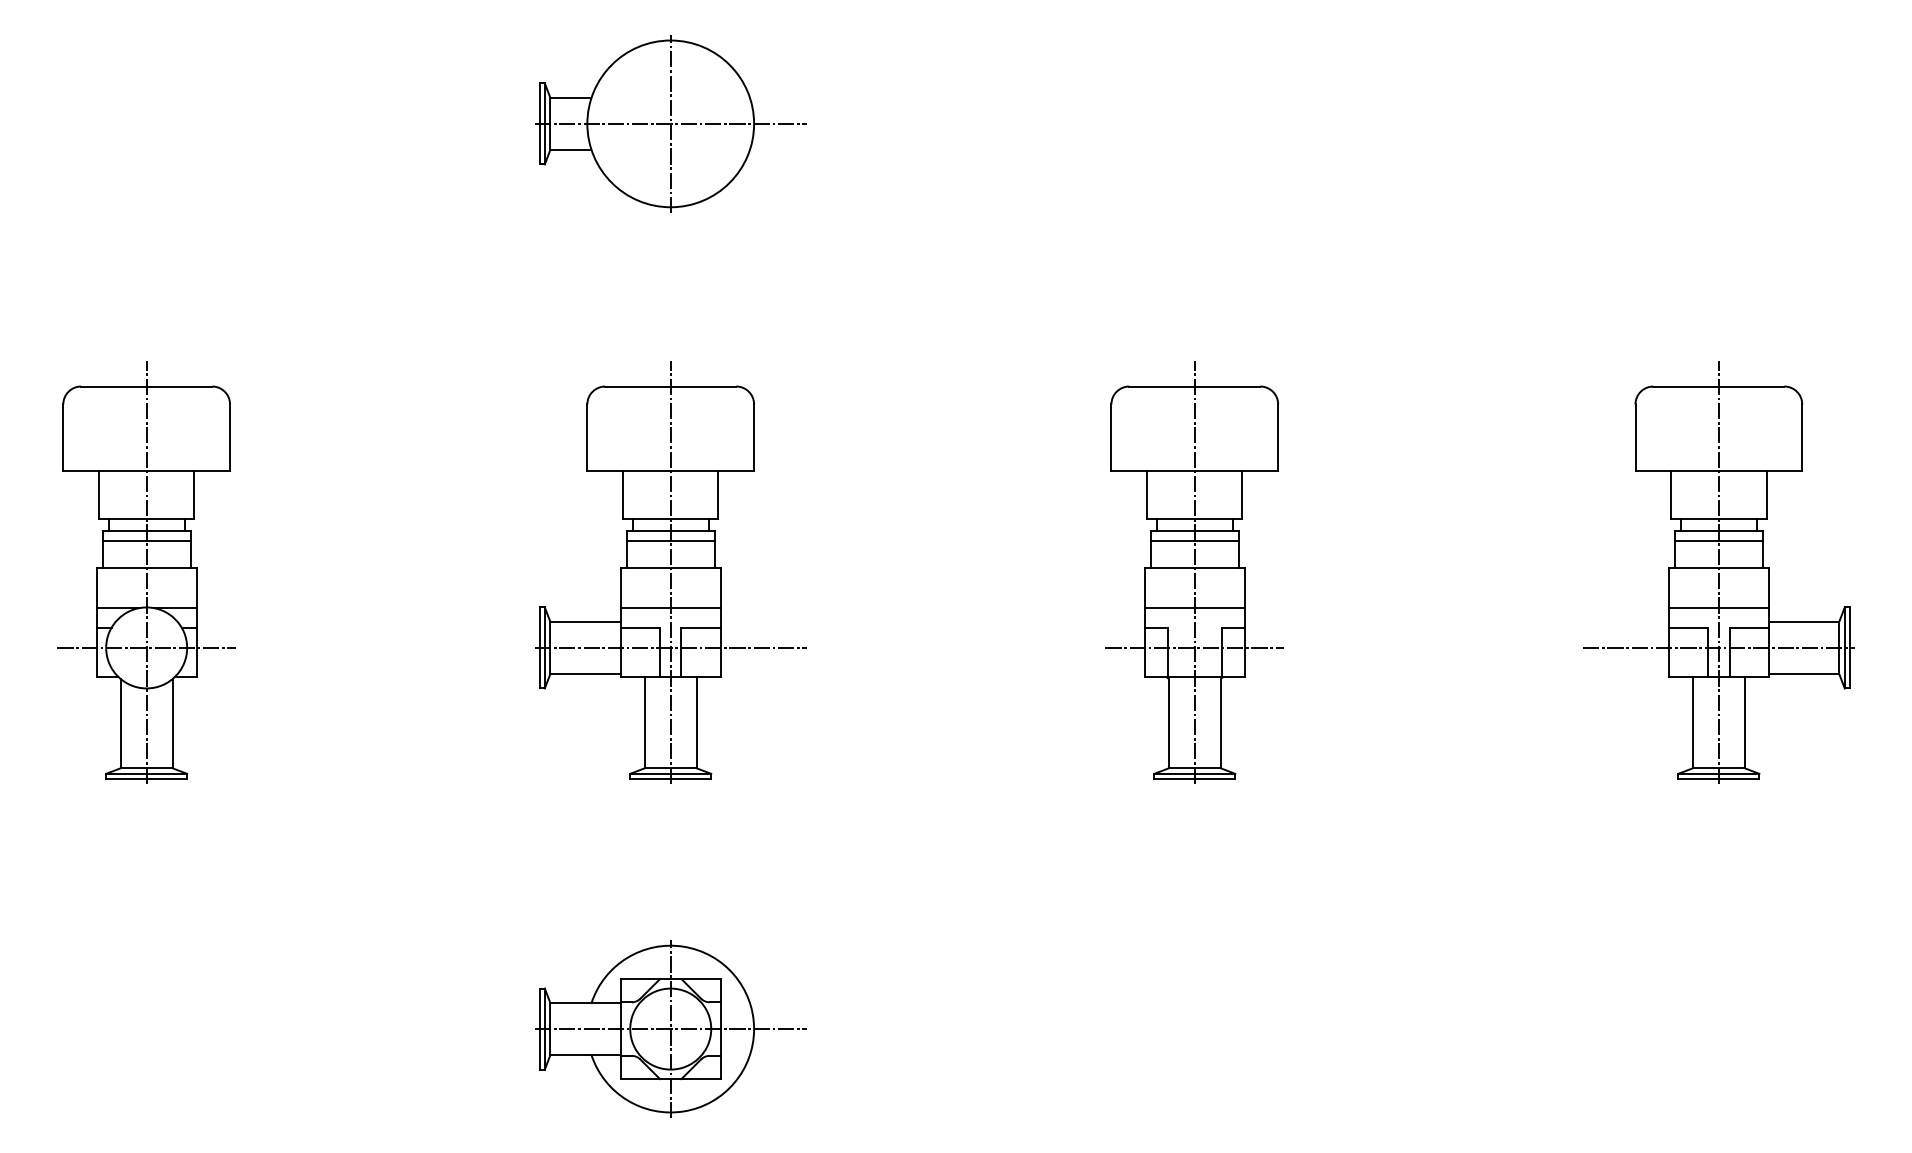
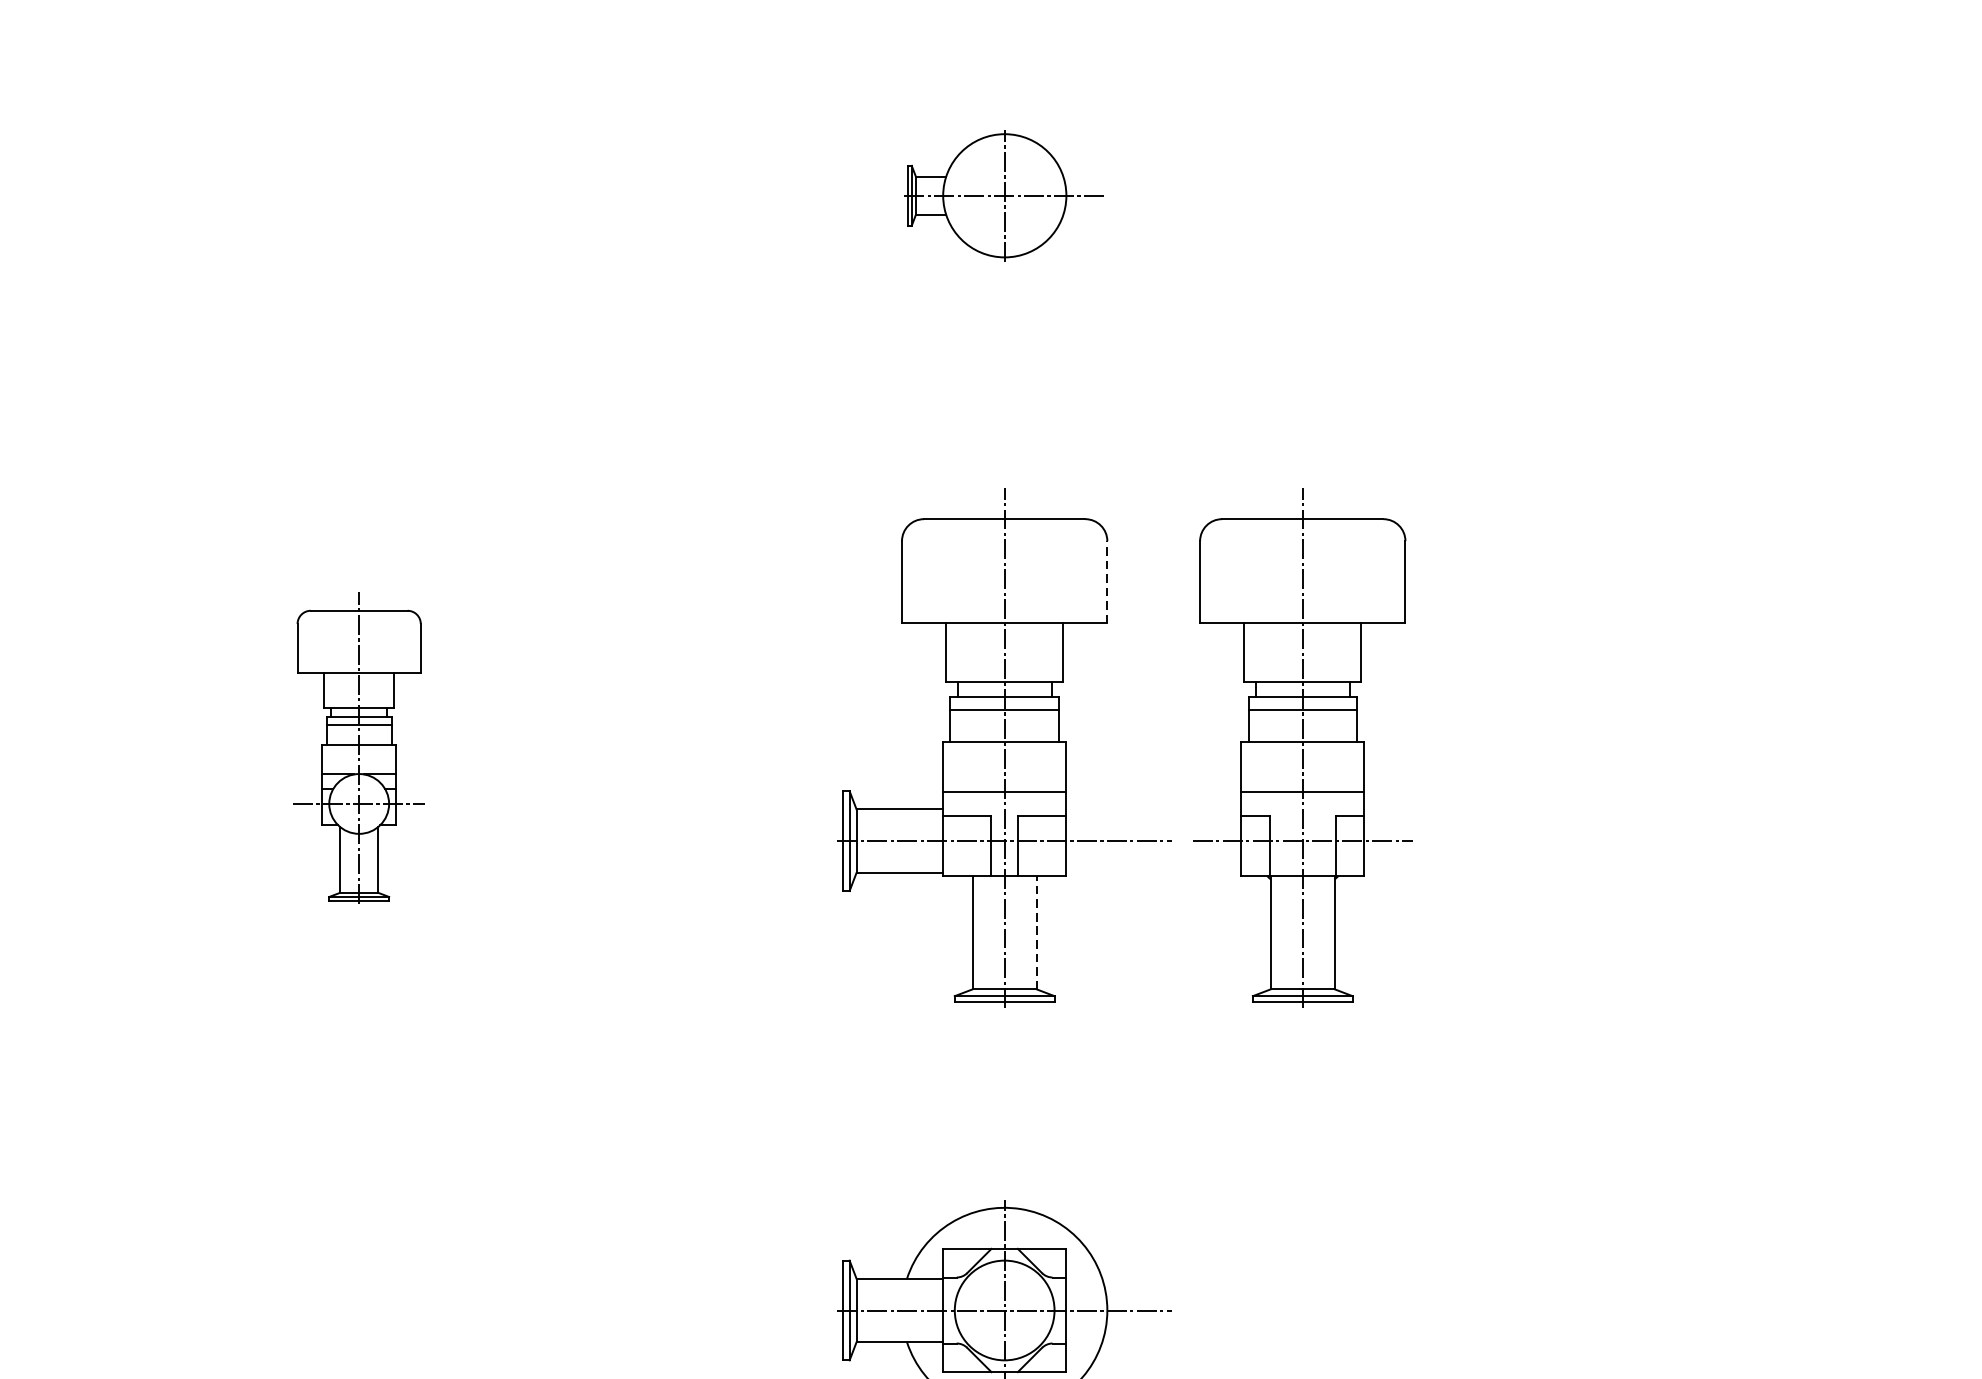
part: (670, 123) -> (1004, 195), size x0.6
line: (754, 437) -> (1107, 581), solid -> dashed
part: (146, 572) -> (359, 748), size x0.6
part: (1194, 572) -> (1302, 748), moved
line: (696, 722) -> (1036, 932), solid -> dashed

